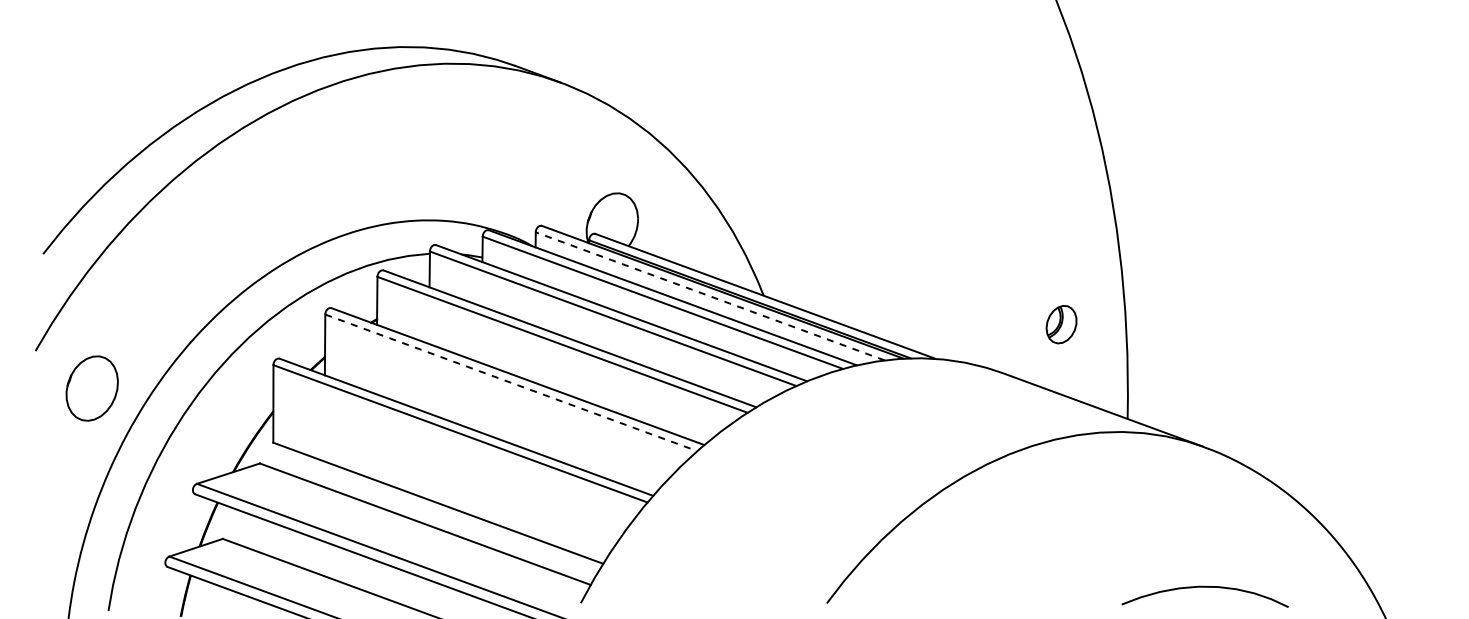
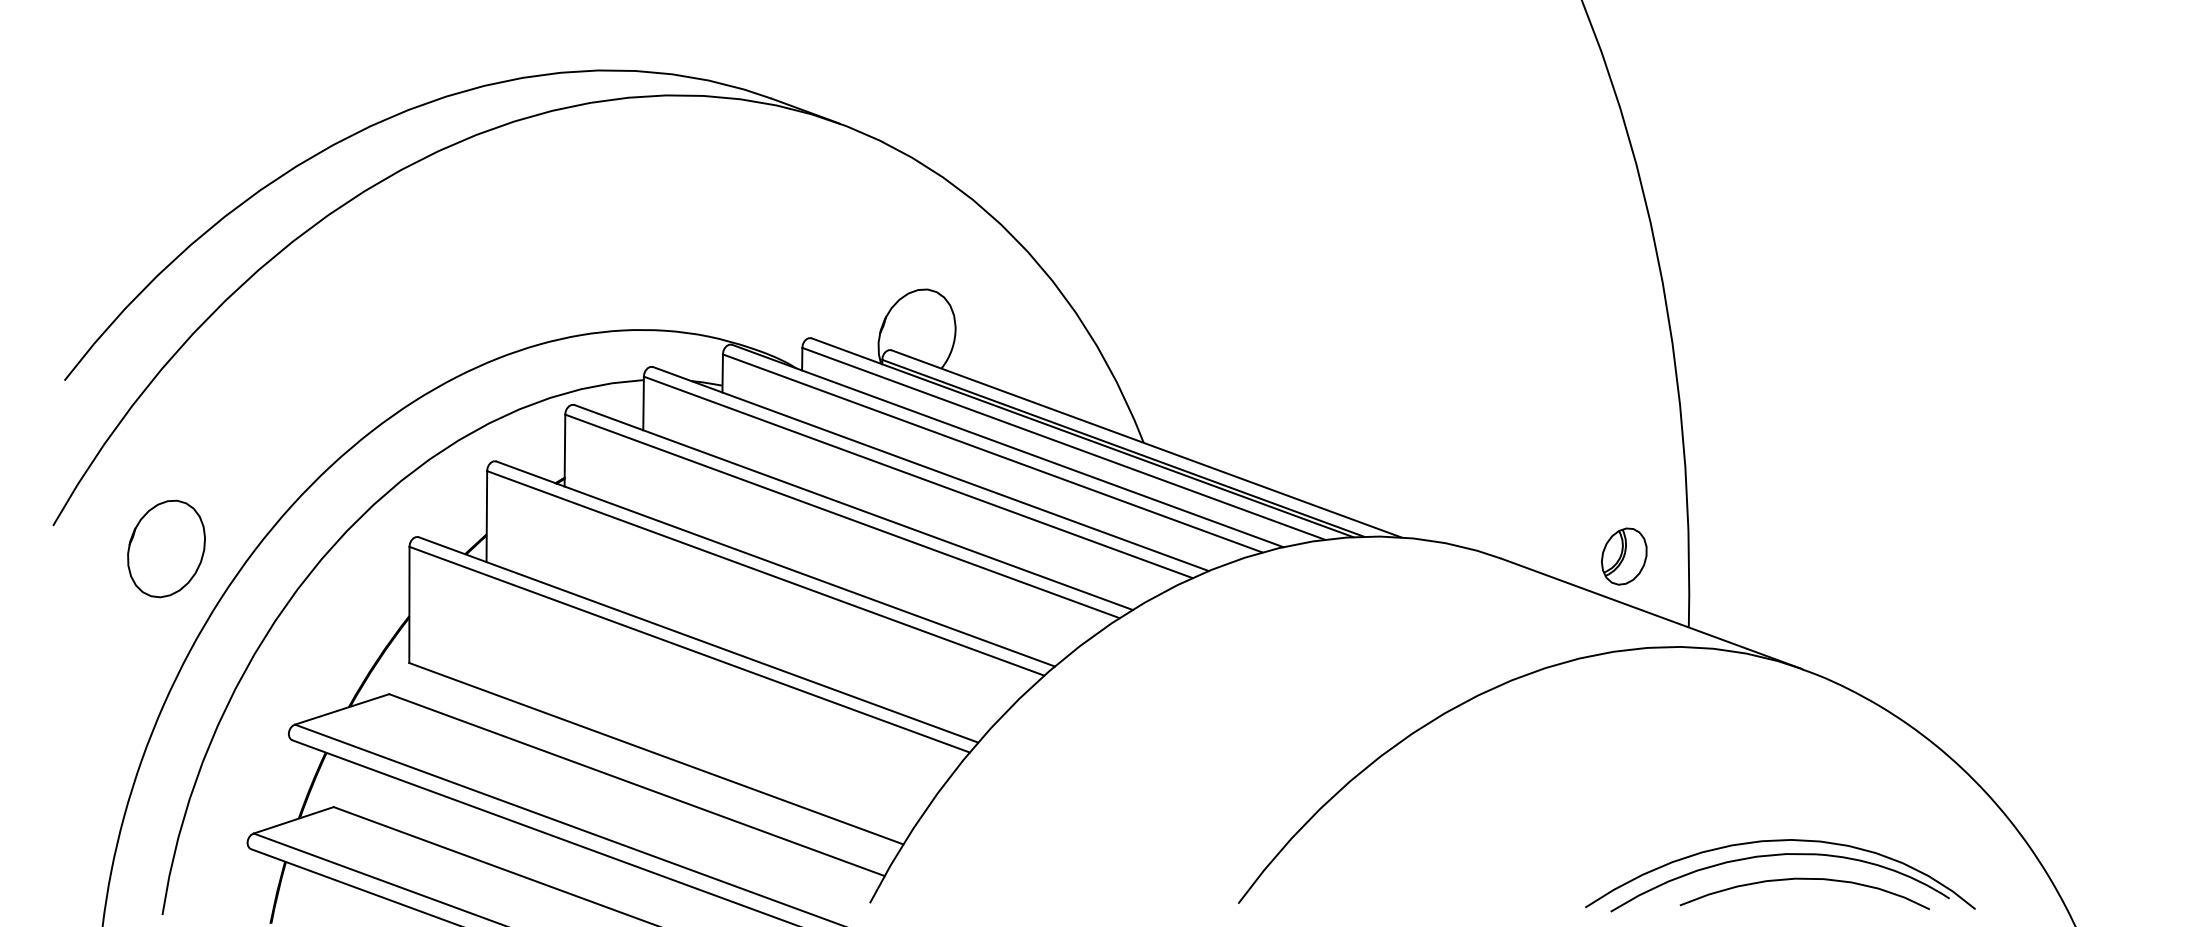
line: (710, 296) -> (1064, 444), dashed -> solid
part: (1061, 324) -> (1624, 556), moved
line: (511, 383) -> (766, 574), dashed -> solid
part: (91, 388) -> (165, 548), moved
part: (1188, 571) -> (1779, 855), added

